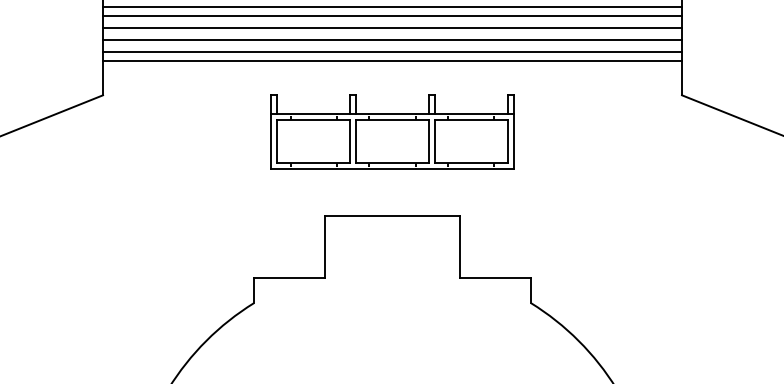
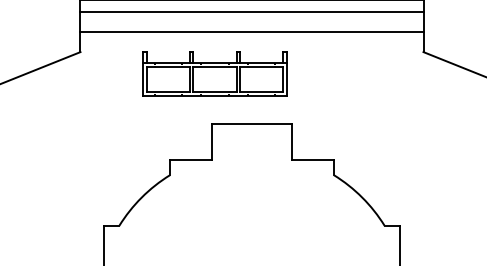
line: (391, 16) -> (251, 5), removed
line: (391, 40) -> (251, 19), removed
line: (391, 52) -> (251, 26), removed
part: (391, 131) -> (214, 73), moved

